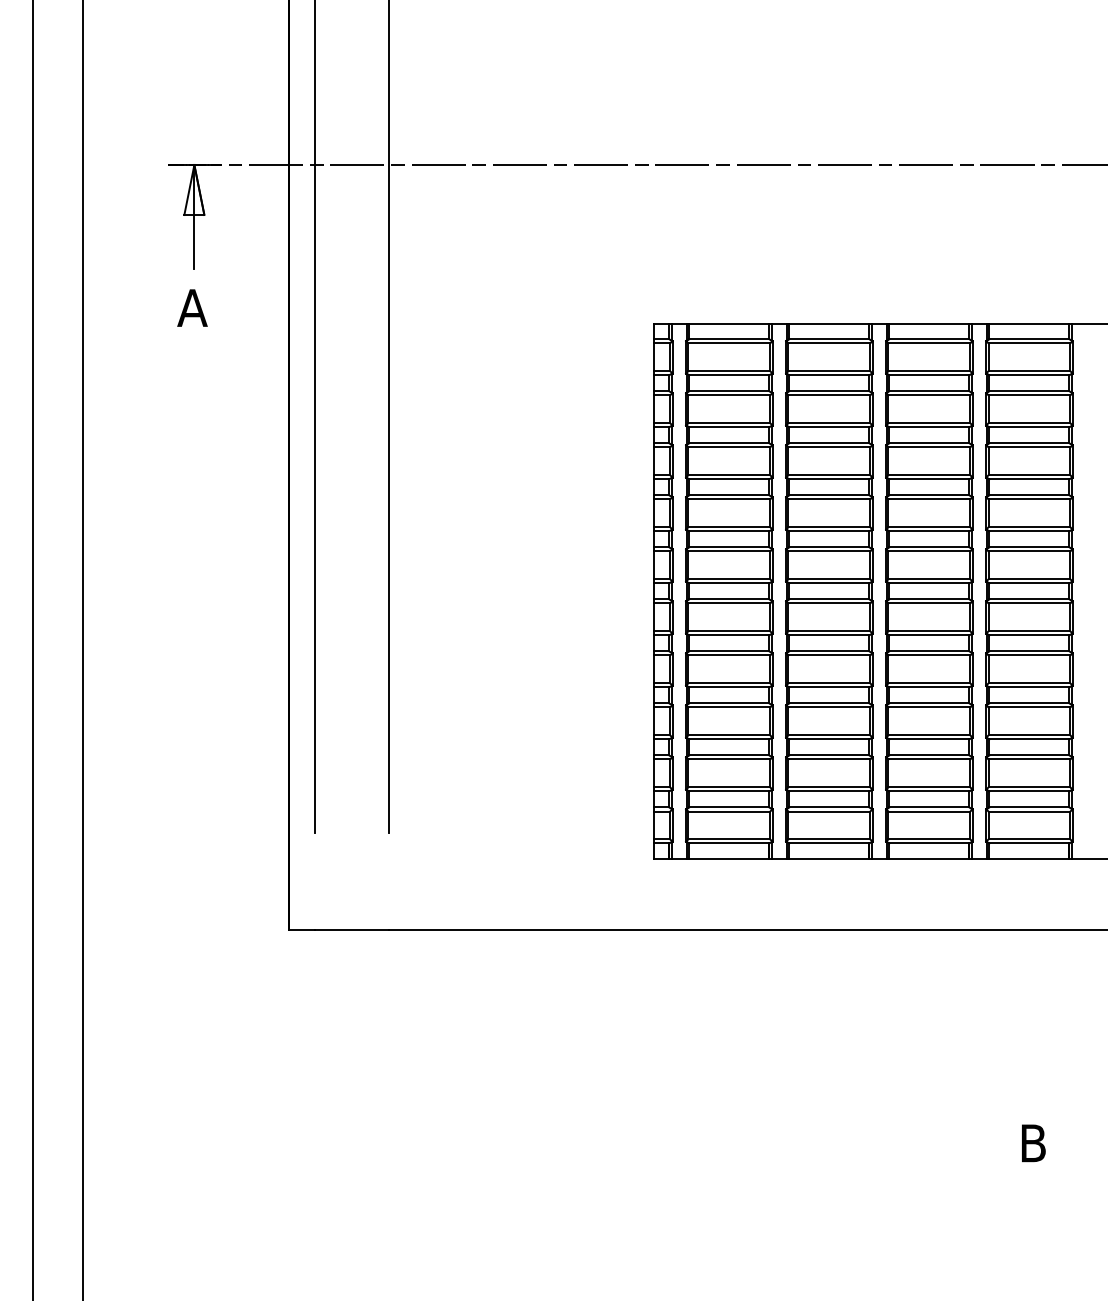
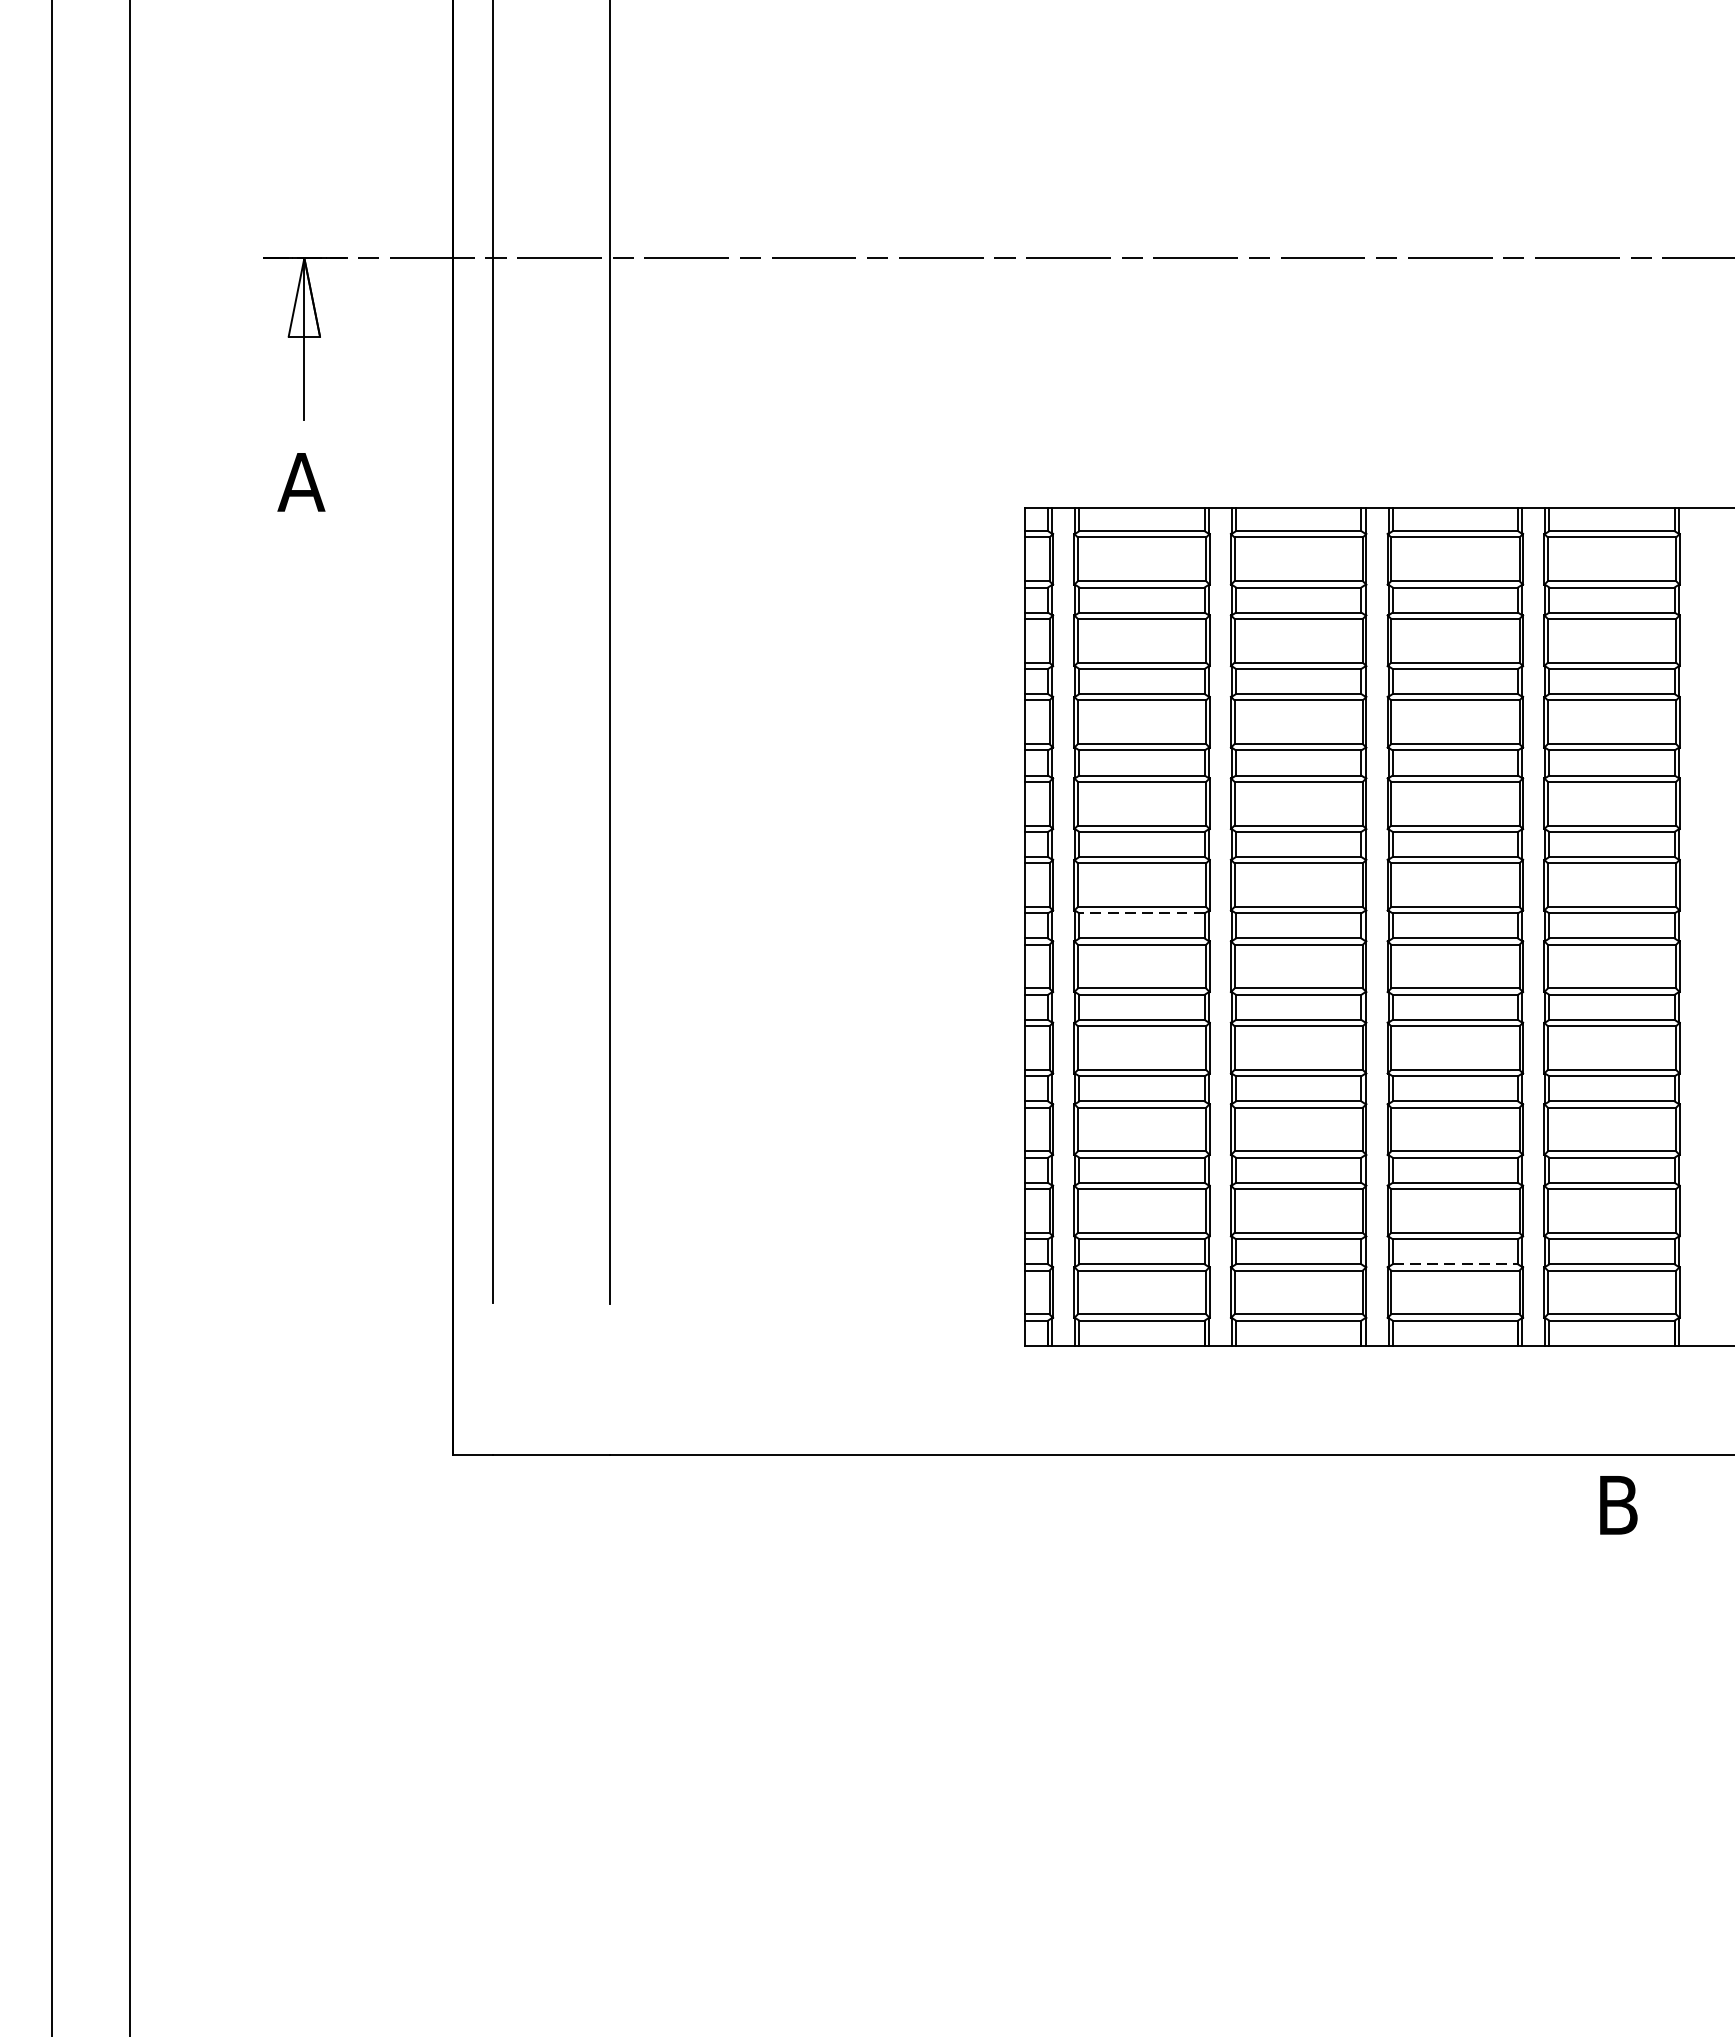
line: (728, 583) -> (1140, 913), solid -> dashed
line: (929, 807) -> (1455, 1264), solid -> dashed
text: (1033, 1143) -> (1618, 1505), moved

